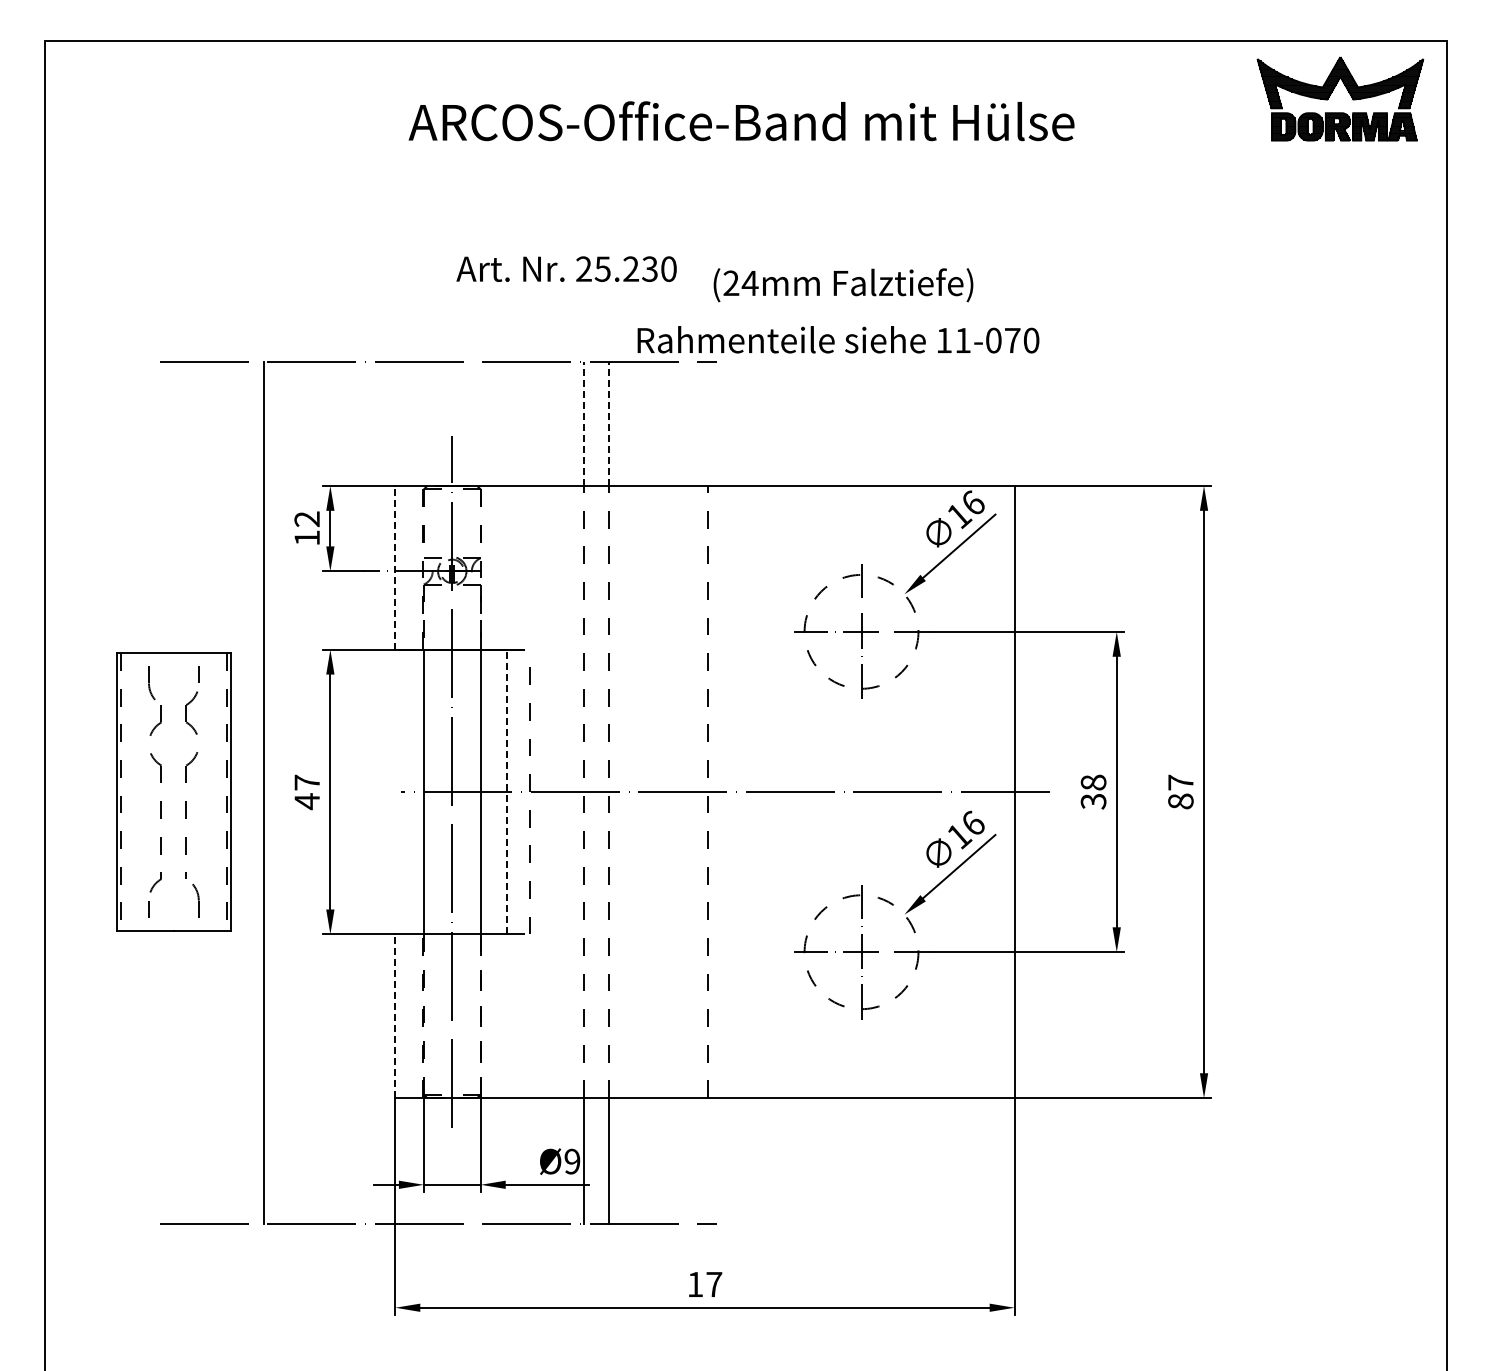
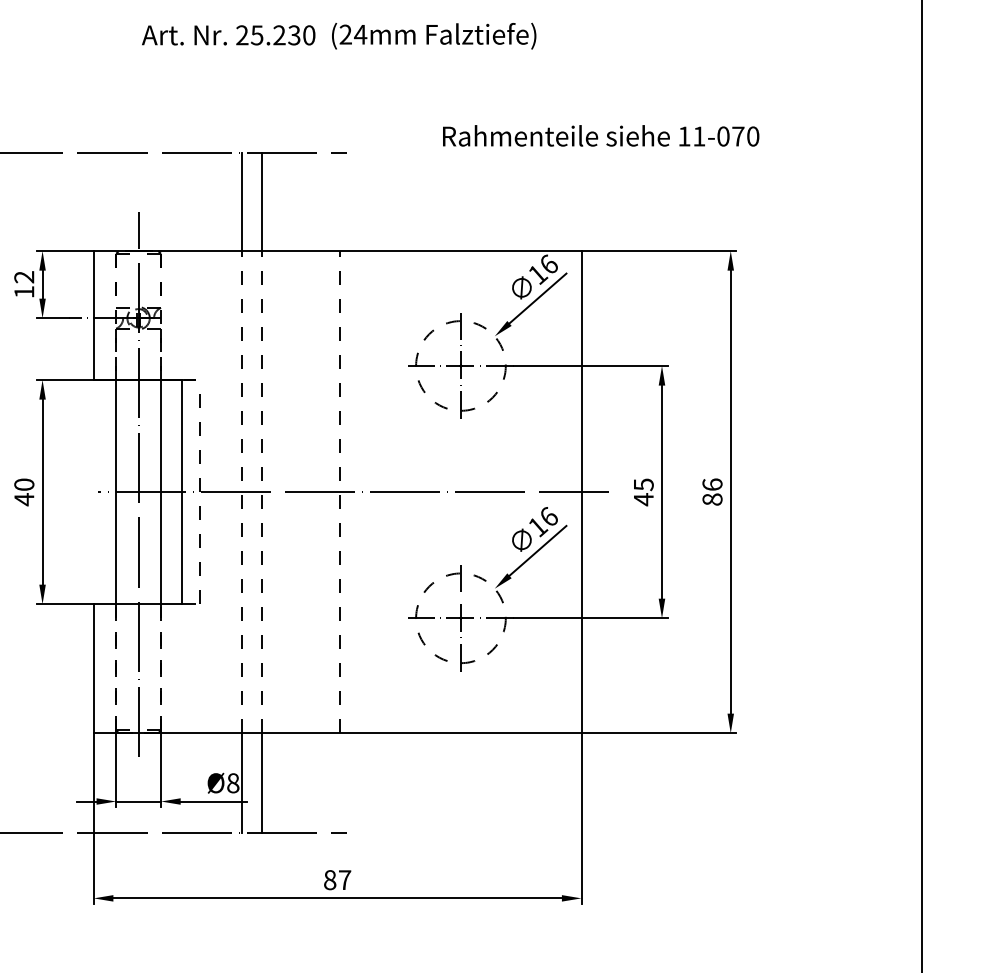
text: (566, 268) -> (228, 34), moved
text: (843, 285) -> (434, 36), moved
text: (838, 339) -> (601, 135), moved
line: (583, 423) -> (241, 201), dashed -> solid
line: (608, 423) -> (261, 201), dashed -> solid
line: (395, 567) -> (93, 315), dashed -> solid
text: (307, 782) -> (24, 484), 47 -> 40
text: (1180, 782) -> (712, 484), 87 -> 86
line: (507, 791) -> (182, 491), dashed -> solid
text: (1093, 792) -> (643, 492), 38 -> 45
line: (395, 1016) -> (93, 668), dashed -> solid
text: (572, 1161) -> (233, 783), Ø9 -> Ø8
text: (695, 1284) -> (330, 880), 17 -> 87

